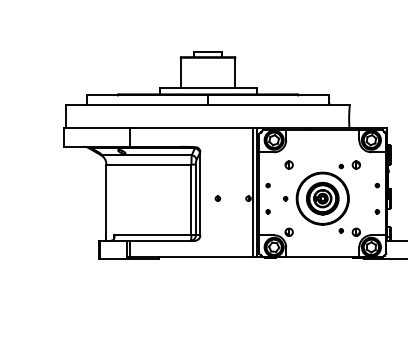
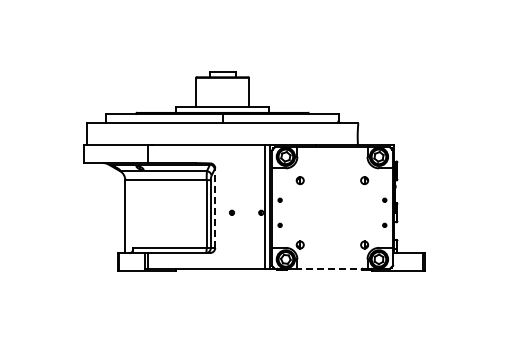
line: (200, 194) -> (215, 208), solid -> dashed
part: (316, 198) -> (326, 212), removed
line: (321, 256) -> (331, 268), solid -> dashed

